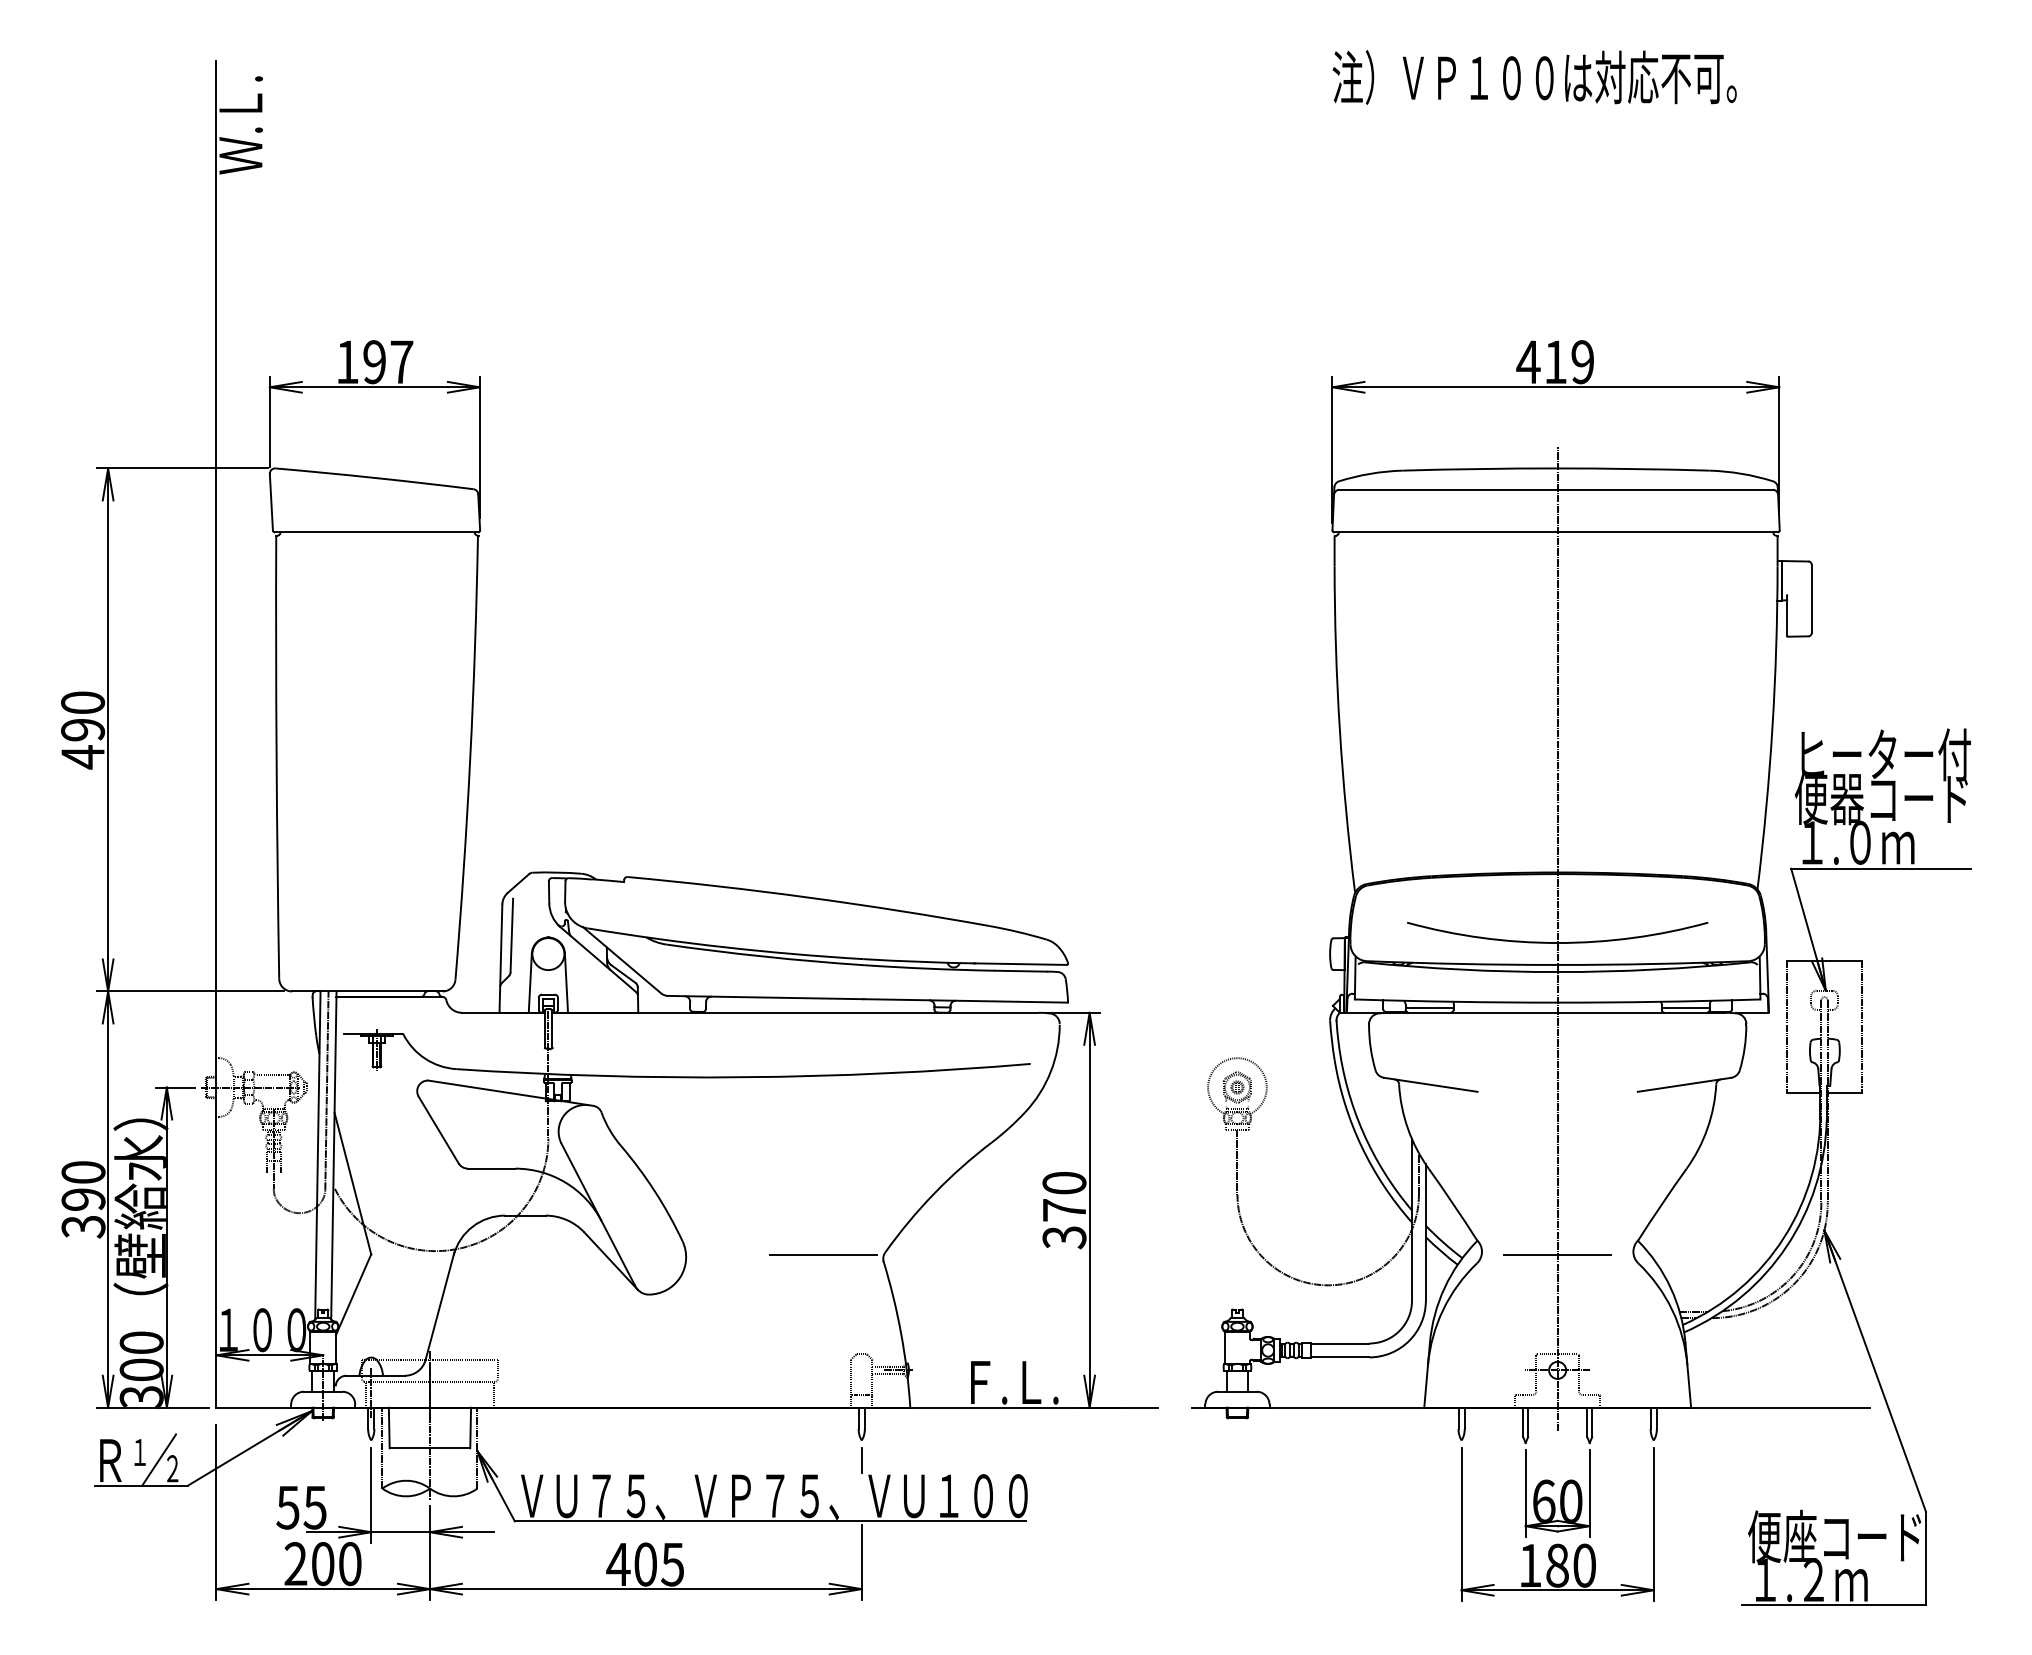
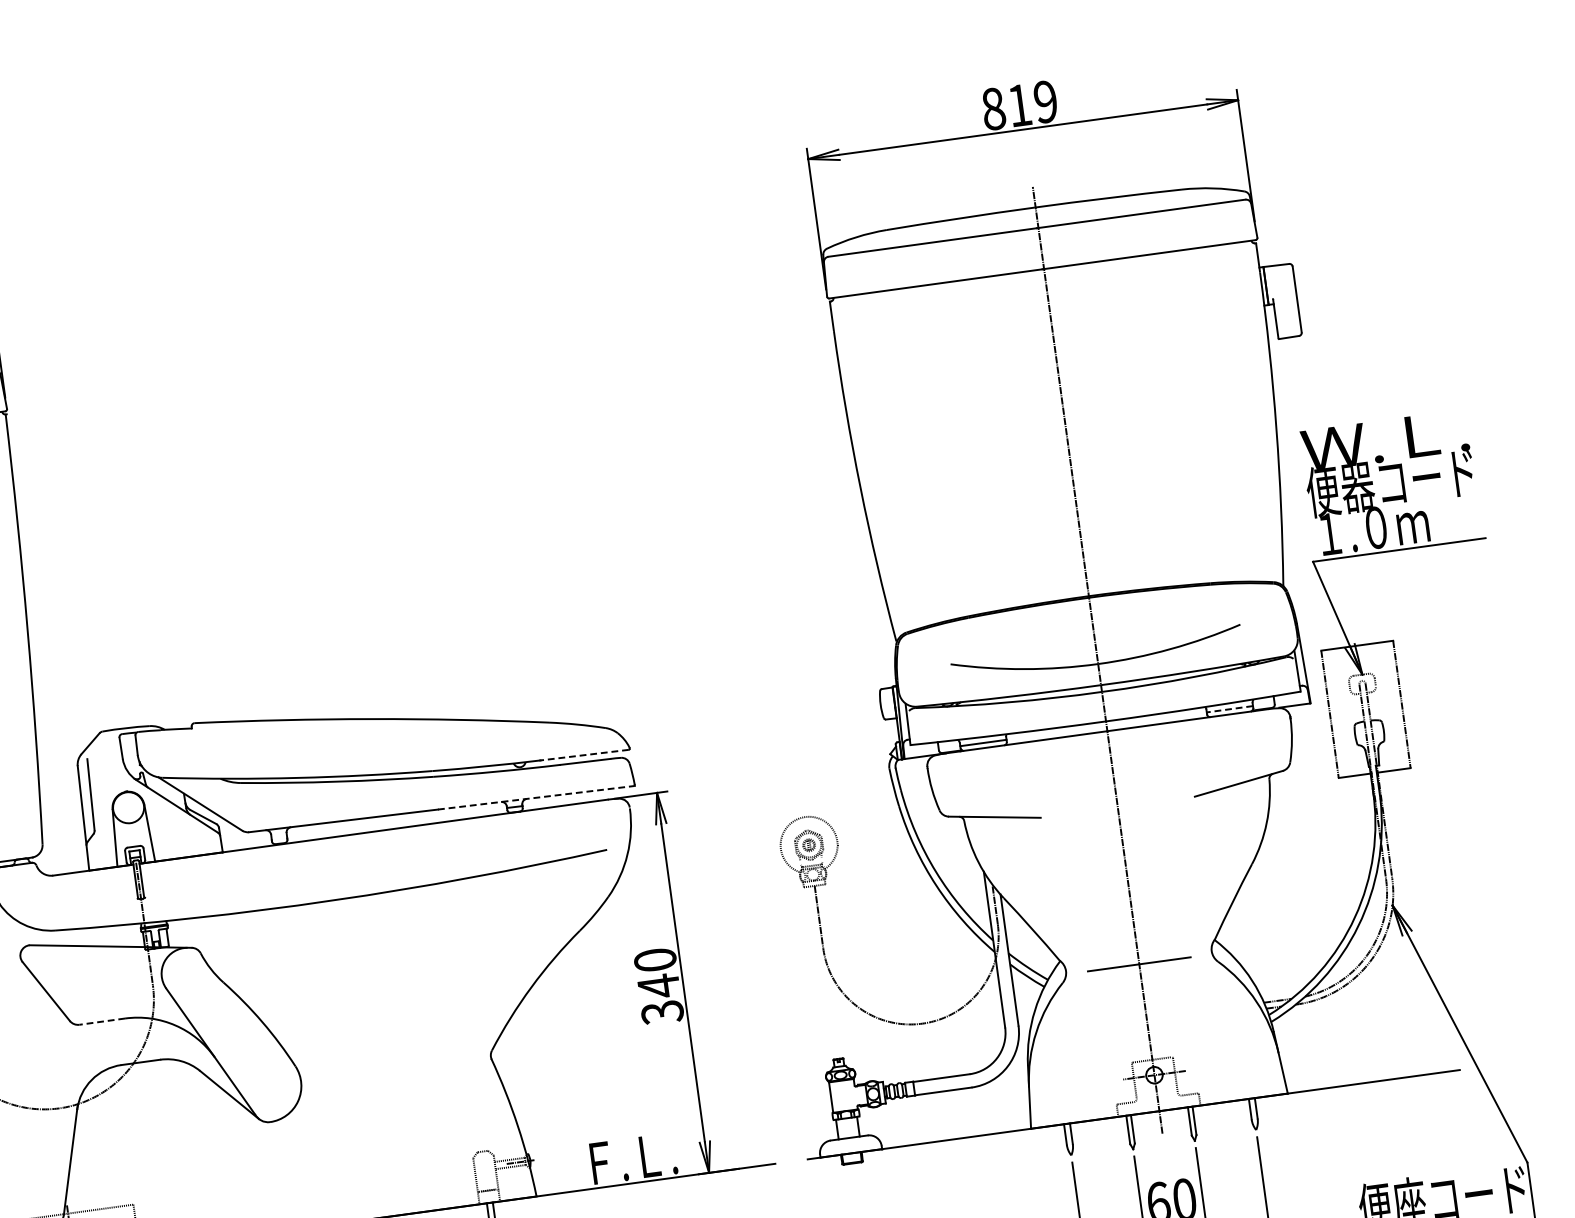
text: (1528, 362) -> (993, 109), 419 -> 819
text: (1882, 754) -> (1385, 439), ヒーター付 -> Ｗ.Ｌ.
line: (1019, 964) -> (583, 755), solid -> dashed
line: (965, 1000) -> (536, 797), solid -> dashed
line: (1685, 1007) -> (1229, 709), solid -> dashed
line: (491, 1168) -> (102, 1021), solid -> dashed
text: (1064, 1210) -> (658, 986), 370 -> 340
line: (823, 1255) -> (432, 1061), removed

